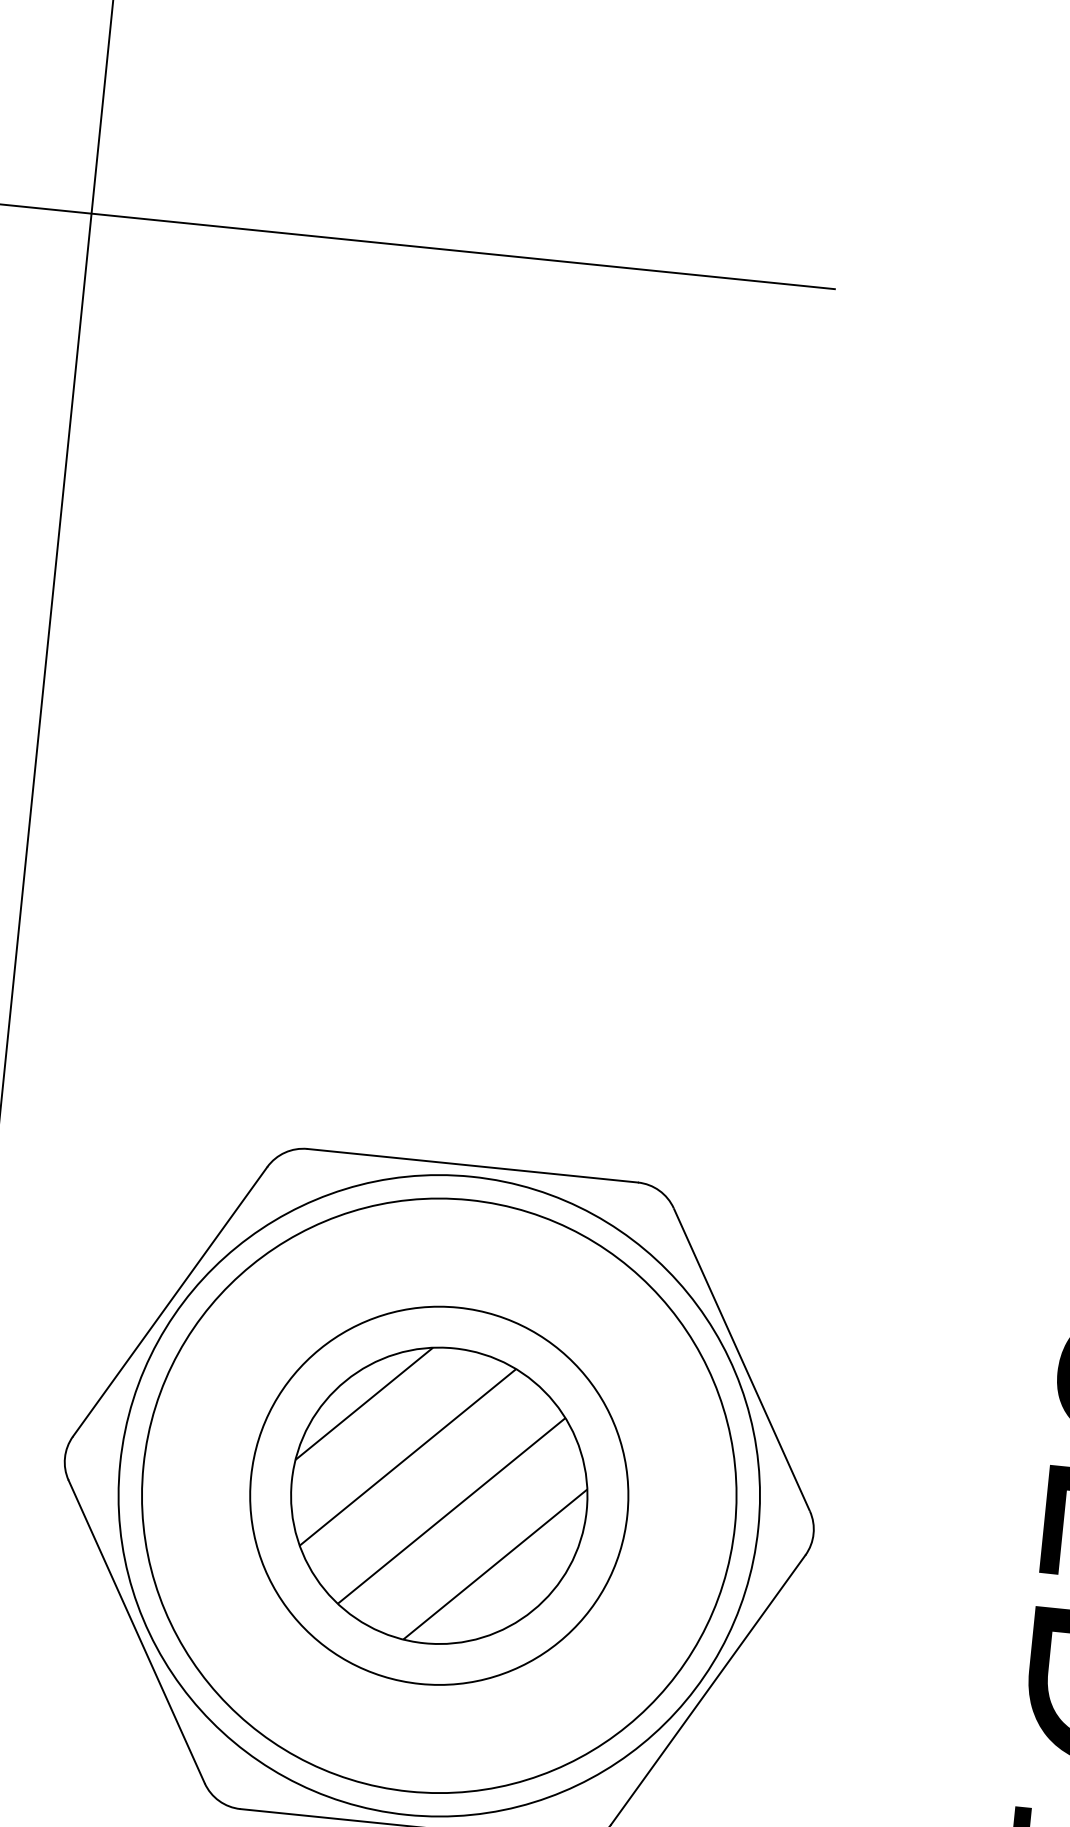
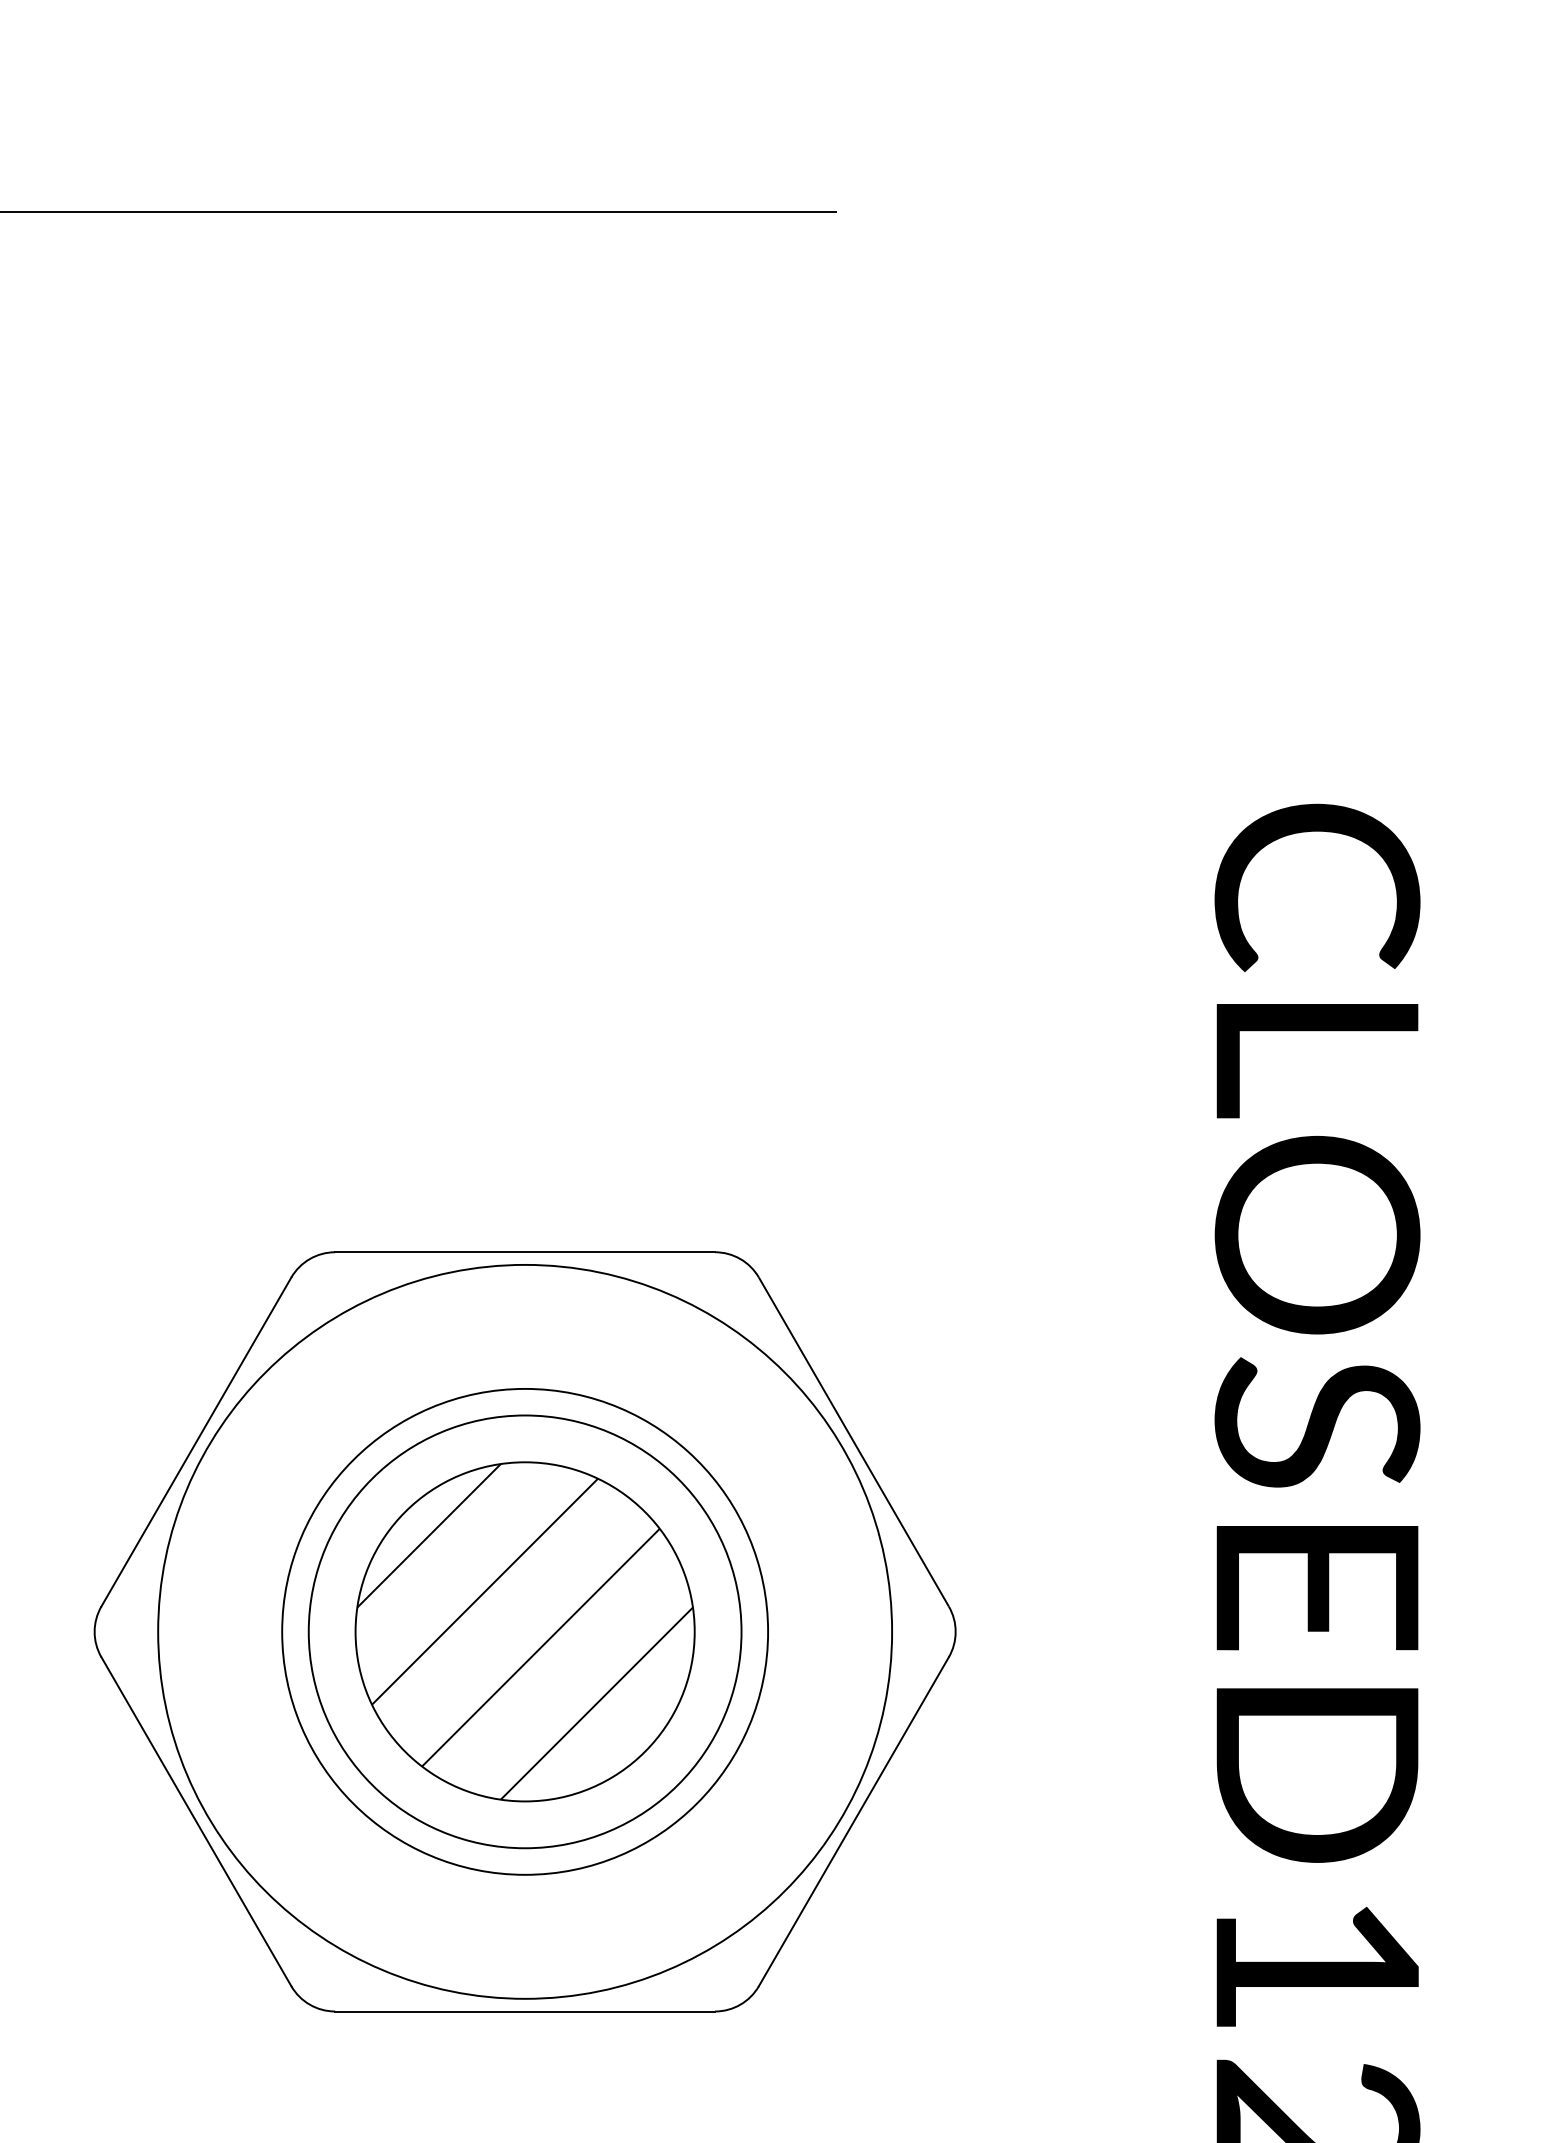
circle: (439, 1495) -> (525, 1631), size x0.71

